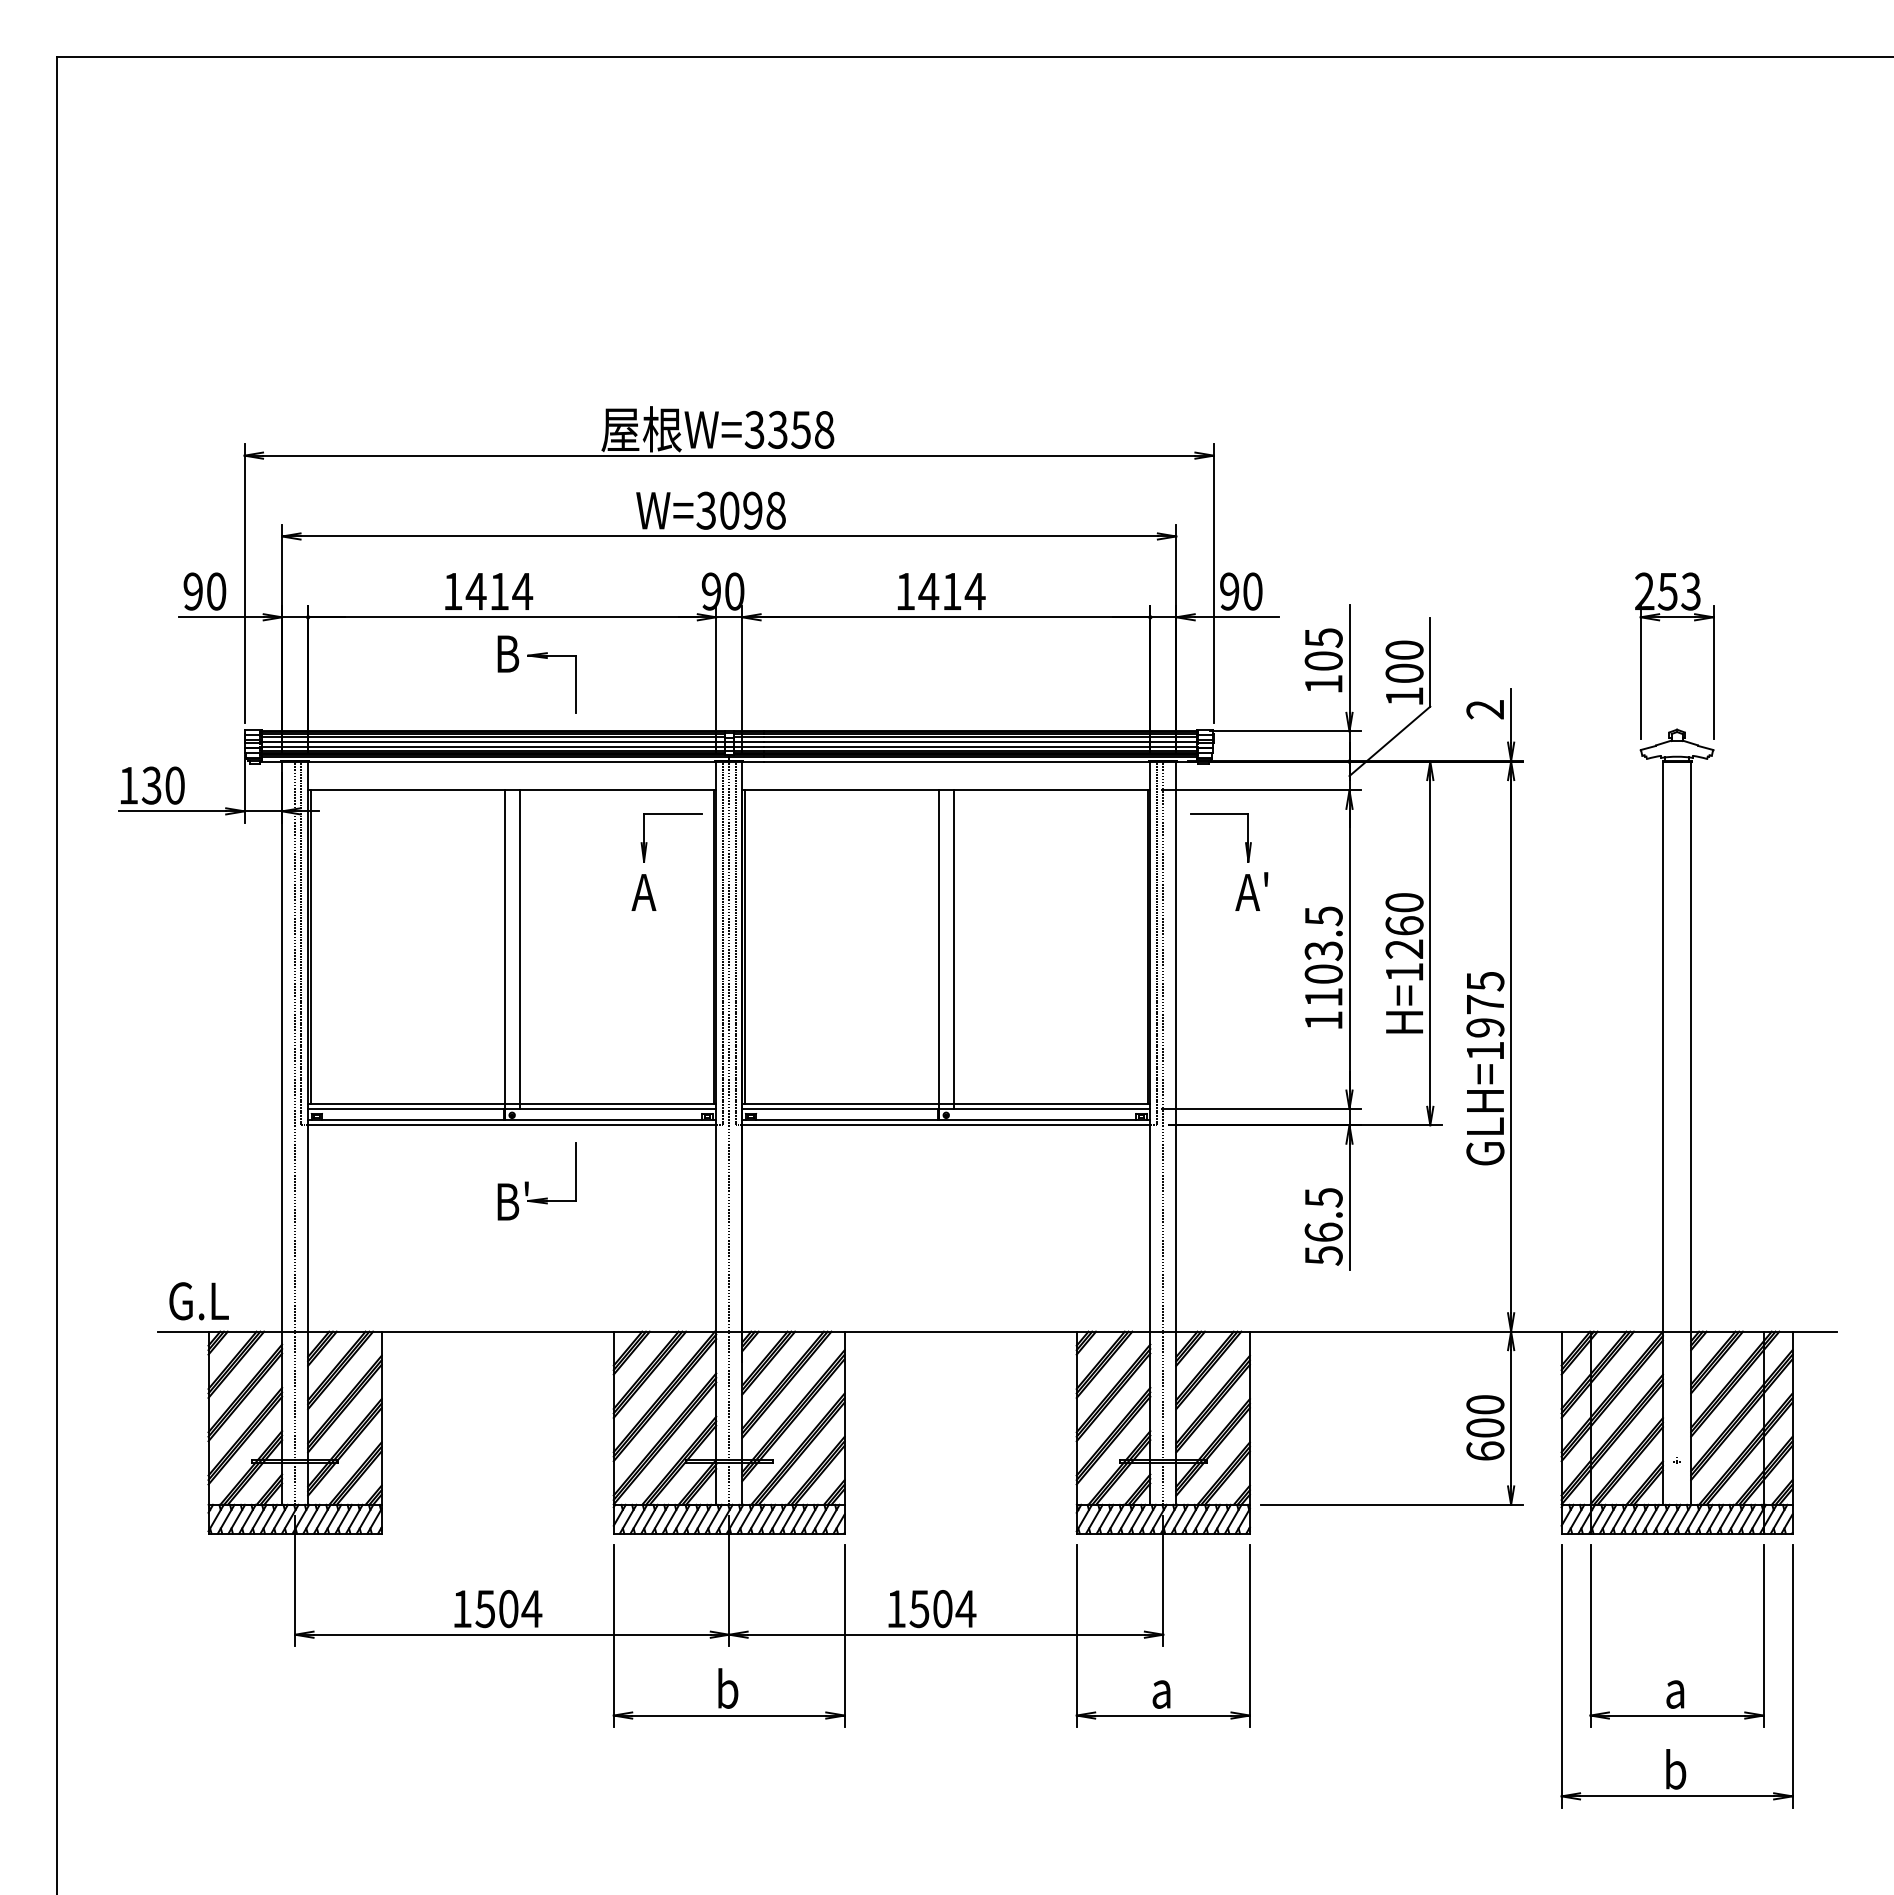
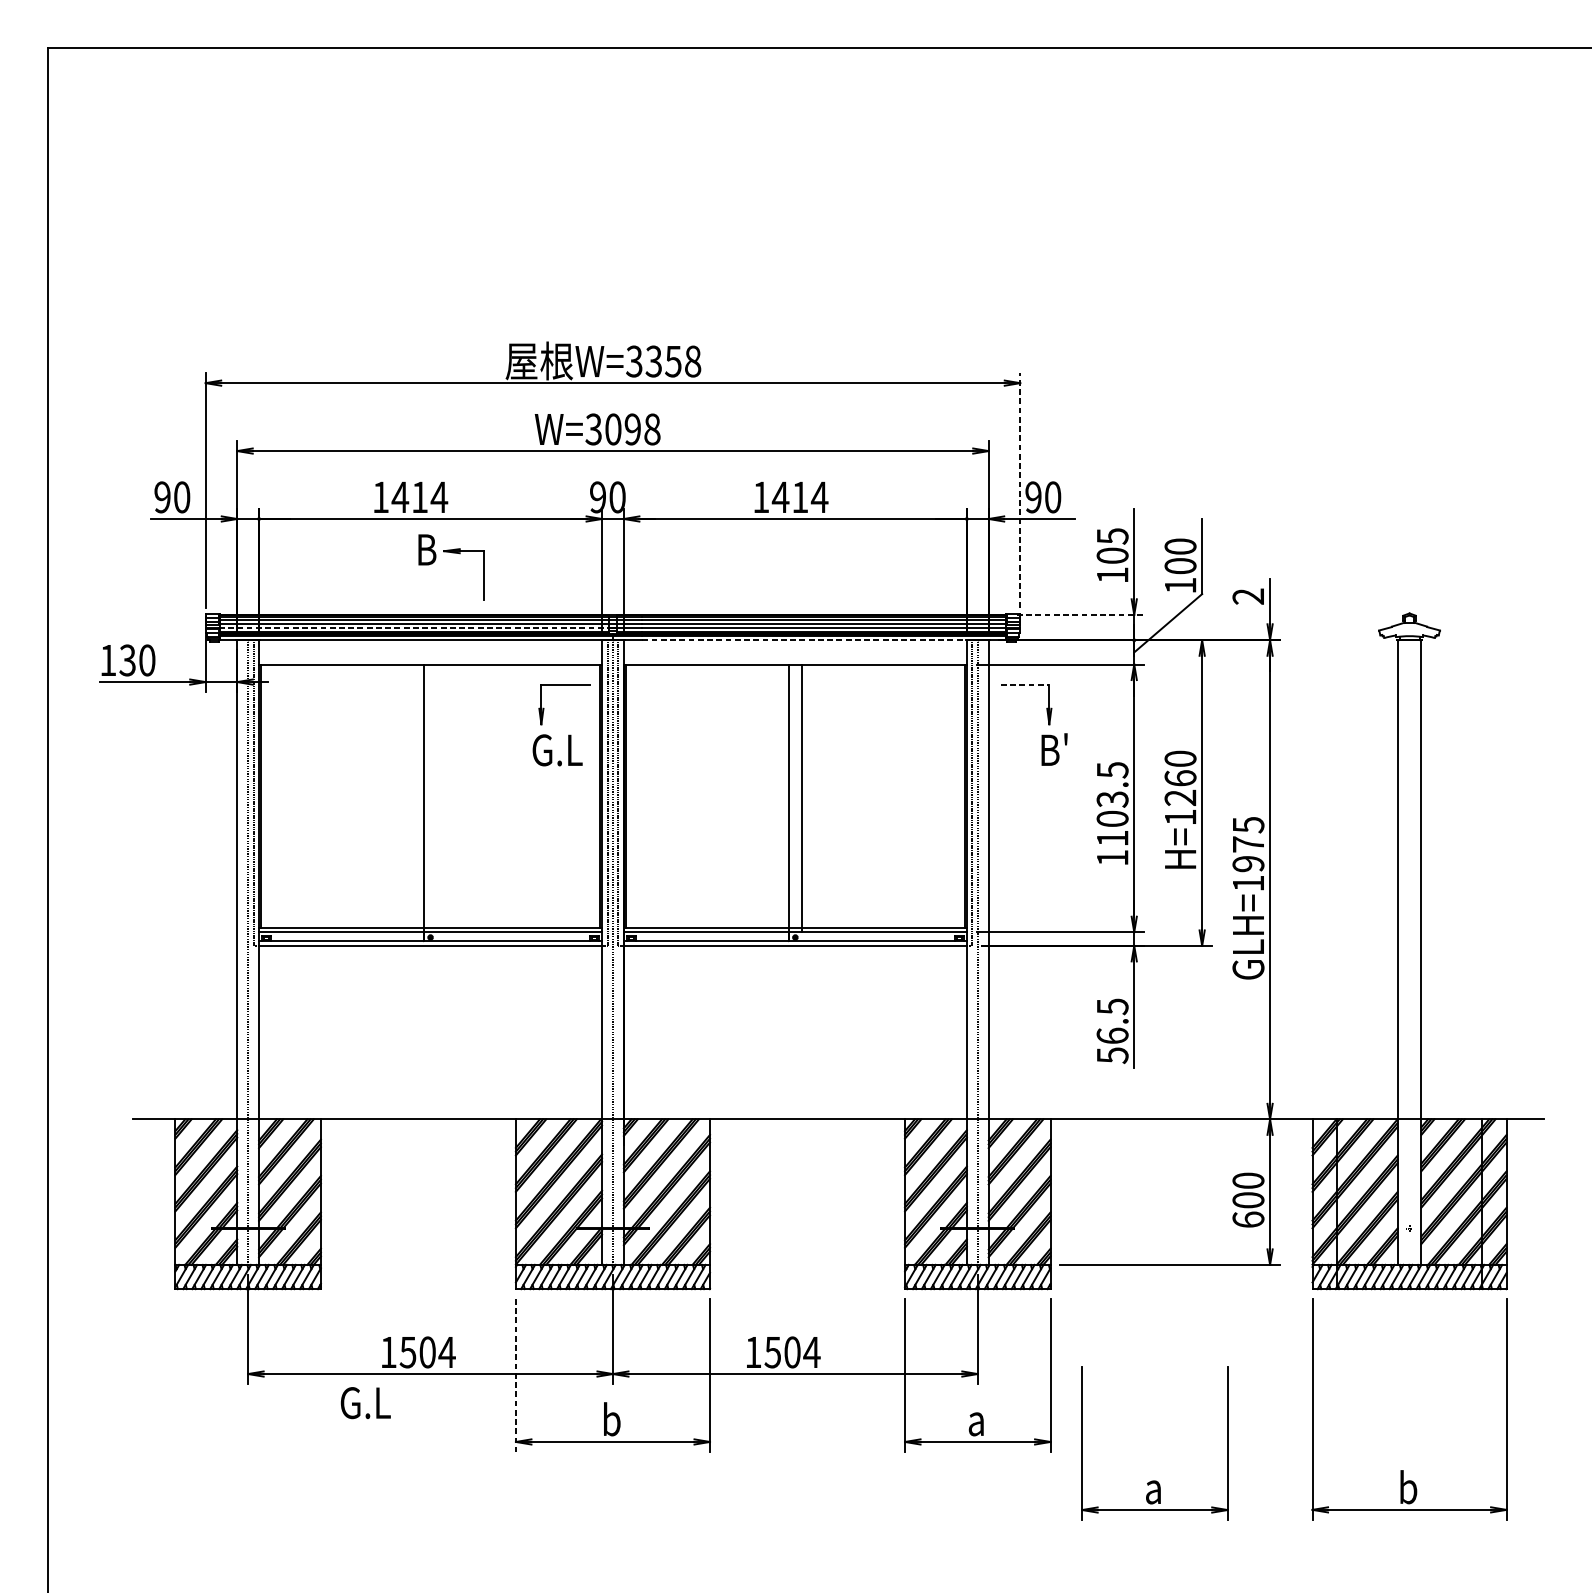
line: (1213, 582) -> (1019, 489), solid -> dashed
part: (1641, 655) -> (1379, 551), removed
line: (1285, 731) -> (1080, 614), solid -> dashed
line: (493, 746) -> (414, 627), solid -> dashed
line: (957, 761) -> (804, 640), solid -> dashed
line: (1219, 814) -> (1025, 684), solid -> dashed
text: (1252, 891) -> (1052, 749), A' -> B'
text: (662, 892) -> (556, 750), A -> G.L
line: (519, 949) -> (436, 798), removed
part: (528, 1181) -> (444, 993), removed
text: (198, 1301) -> (365, 1403), moved
line: (613, 1636) -> (515, 1375), solid -> dashed
part: (1676, 1680) -> (1154, 1480), moved

